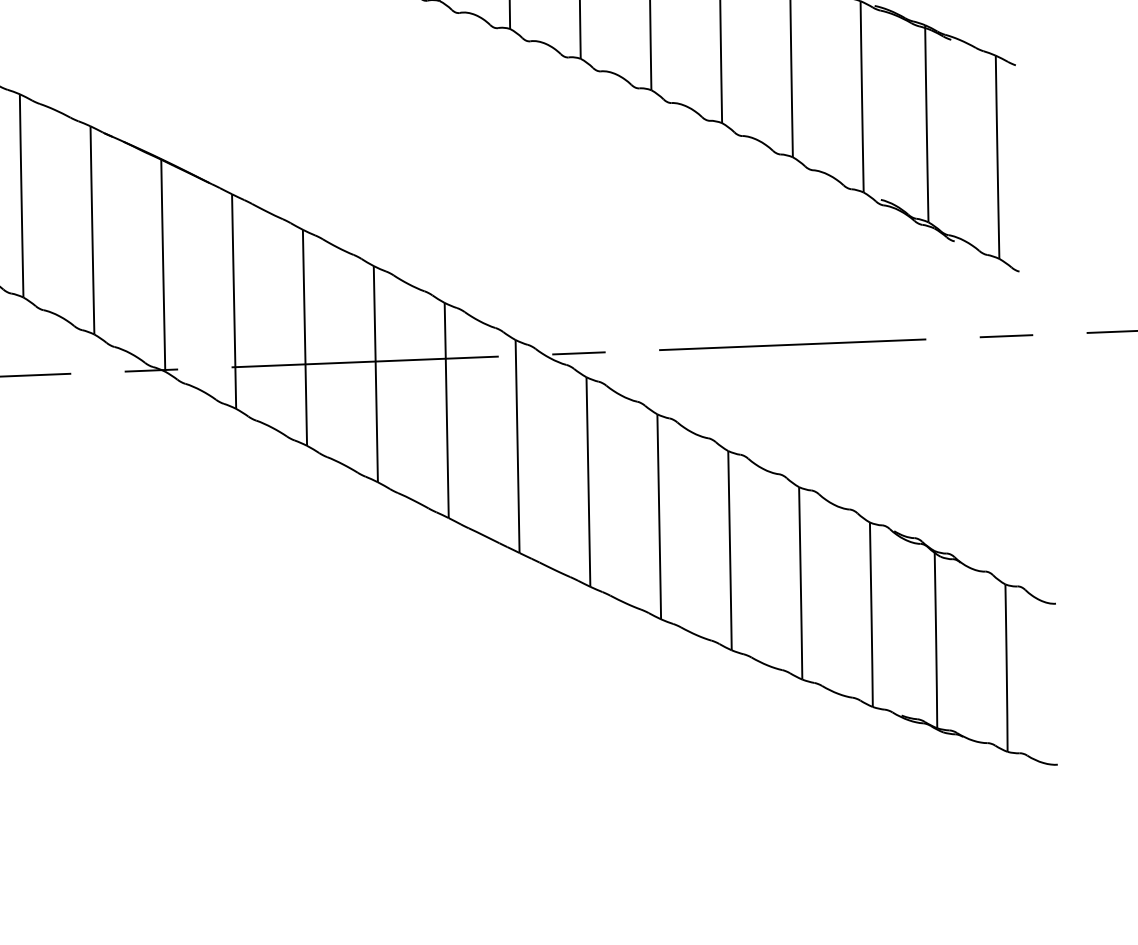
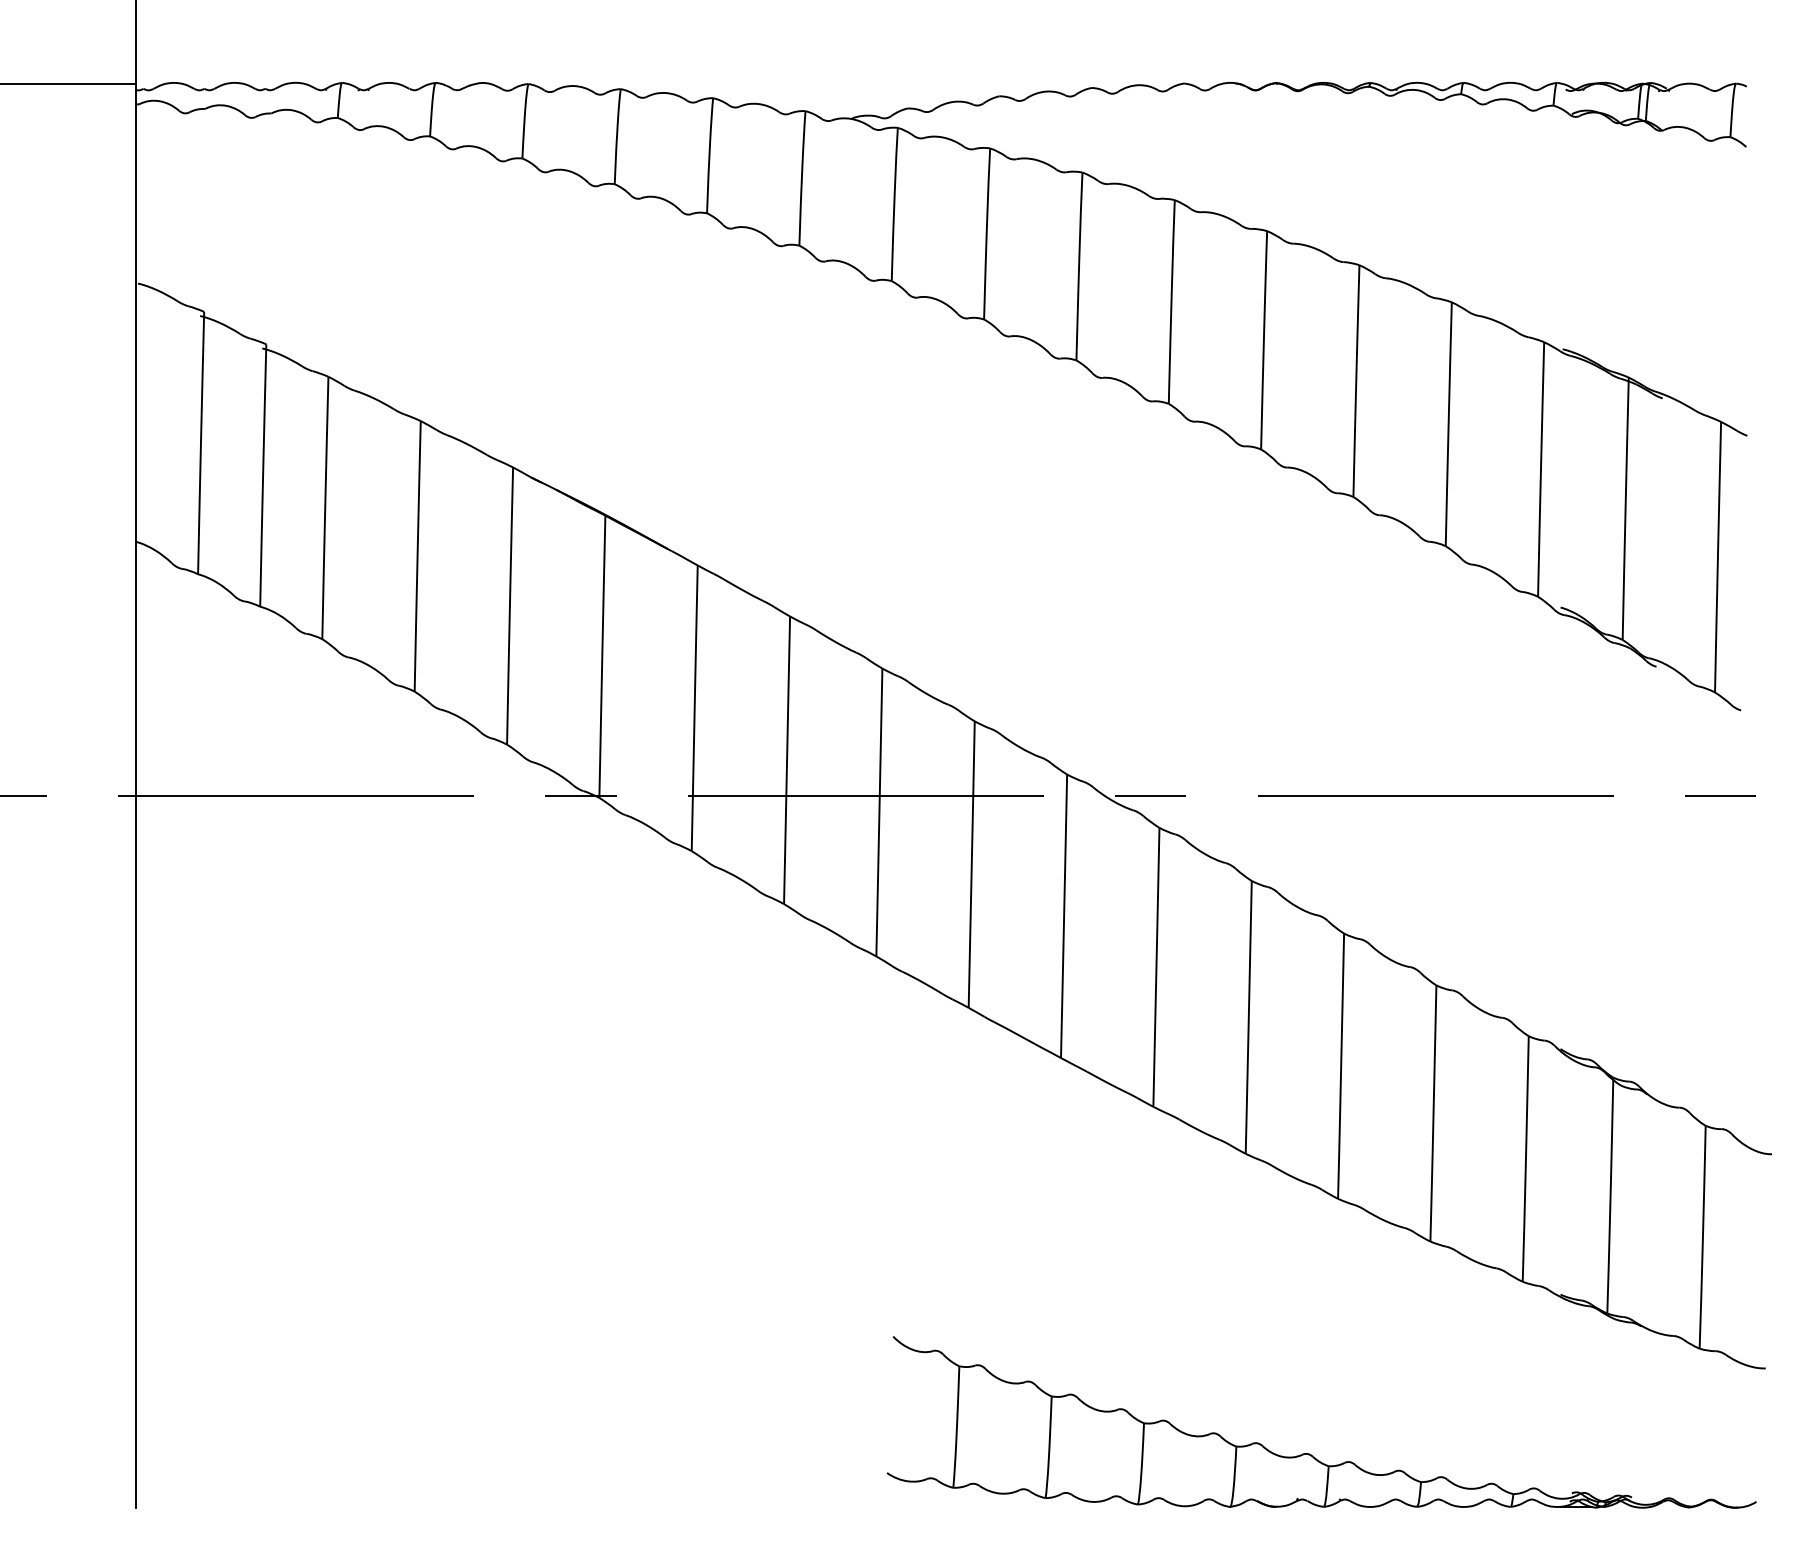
part: (717, 842) -> (1309, 1453), added

